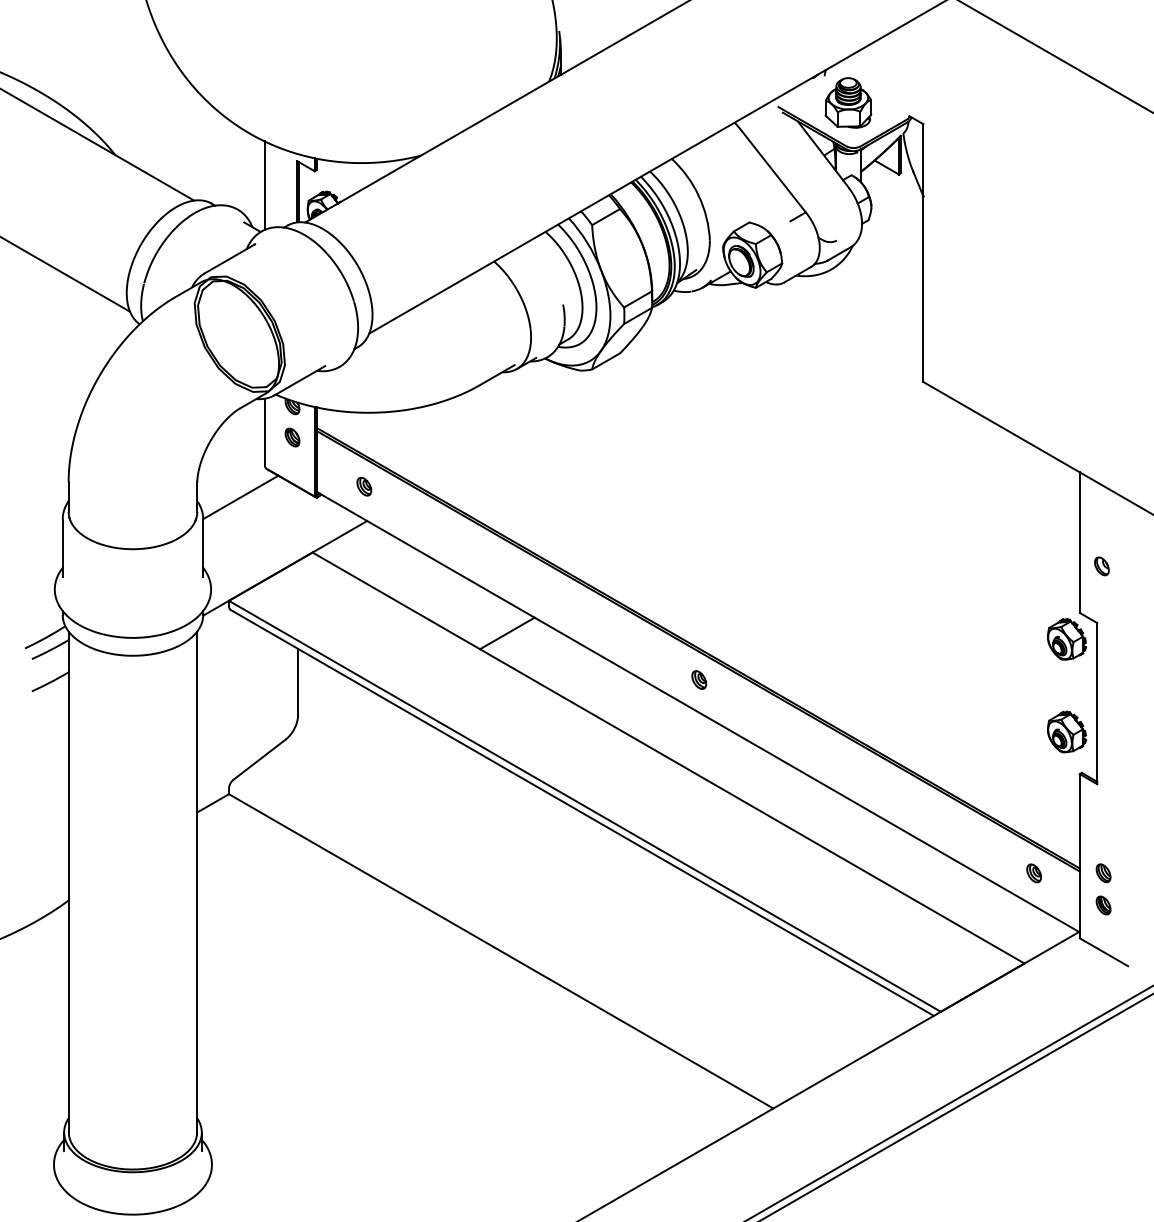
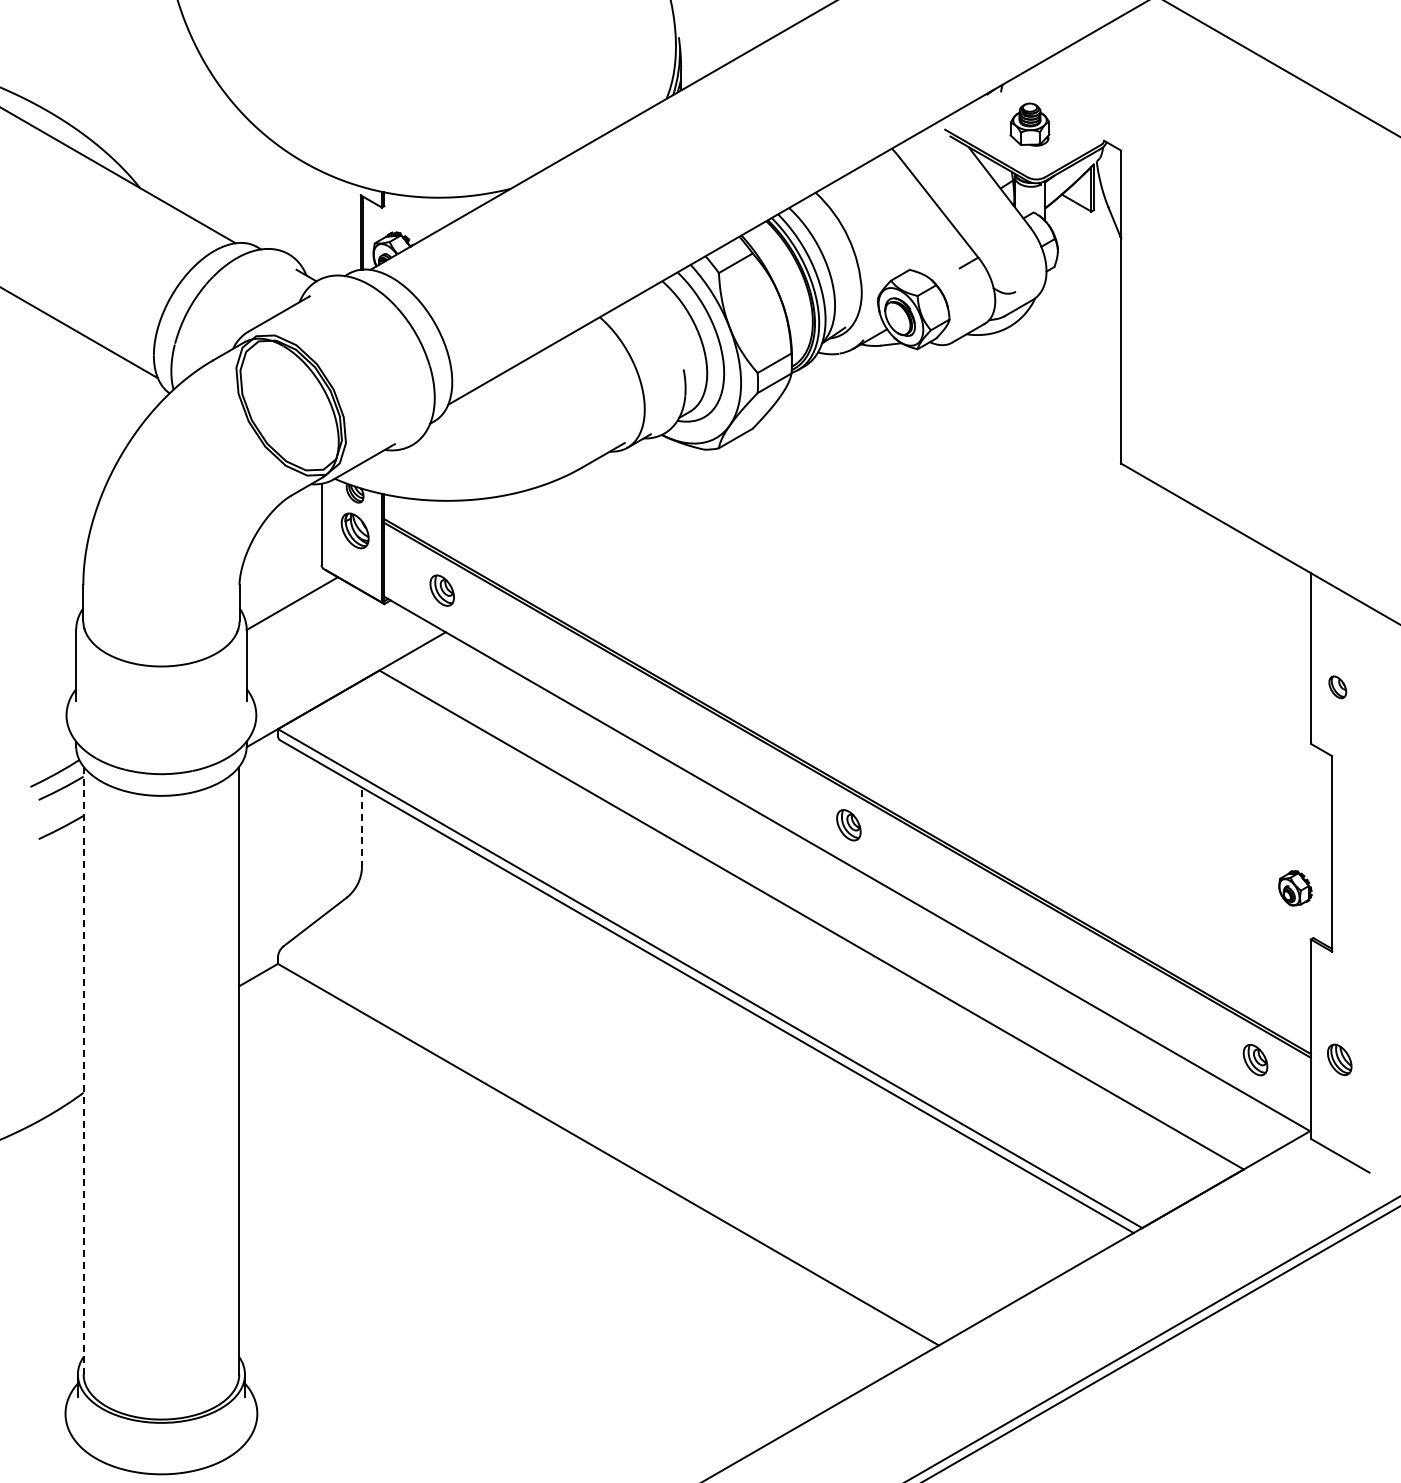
part: (847, 102) -> (1029, 124), size x0.7
line: (264, 185) -> (321, 224), removed
part: (291, 437) -> (354, 530), size x1.6
part: (364, 486) -> (442, 590), size x1.4
line: (506, 633) -> (615, 768), removed
part: (1067, 639) -> (1295, 775), removed
part: (698, 680) -> (848, 825), size x1.4
line: (297, 681) -> (361, 827), solid -> dashed
part: (1067, 731) -> (1295, 887), size x0.7
part: (1034, 872) -> (1255, 1059), size x1.4
part: (1103, 872) -> (1339, 1059), size x1.4
line: (68, 881) -> (83, 1070), solid -> dashed
part: (1103, 905) -> (1339, 1098), removed

